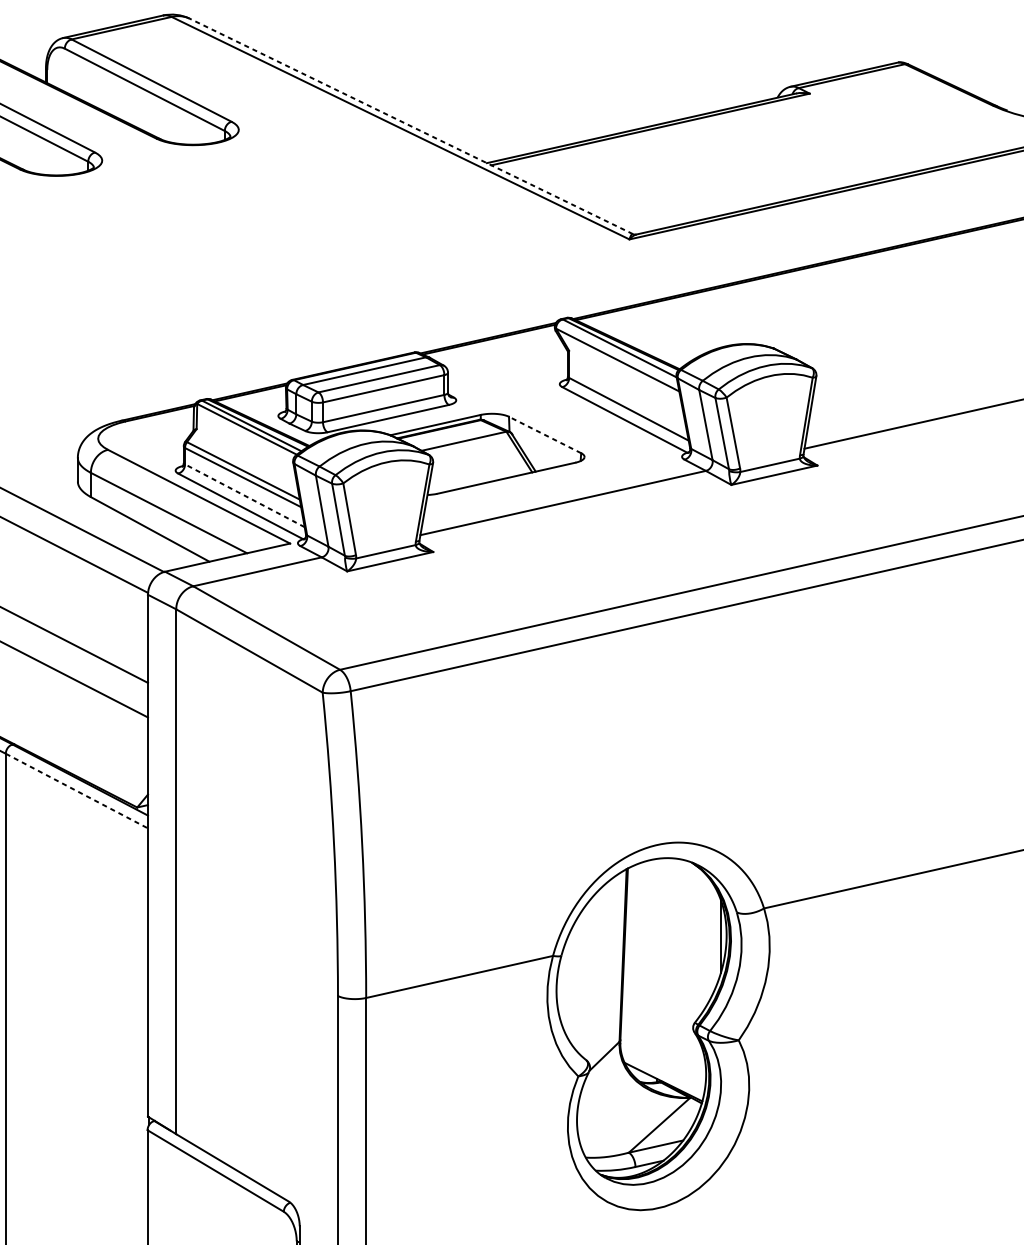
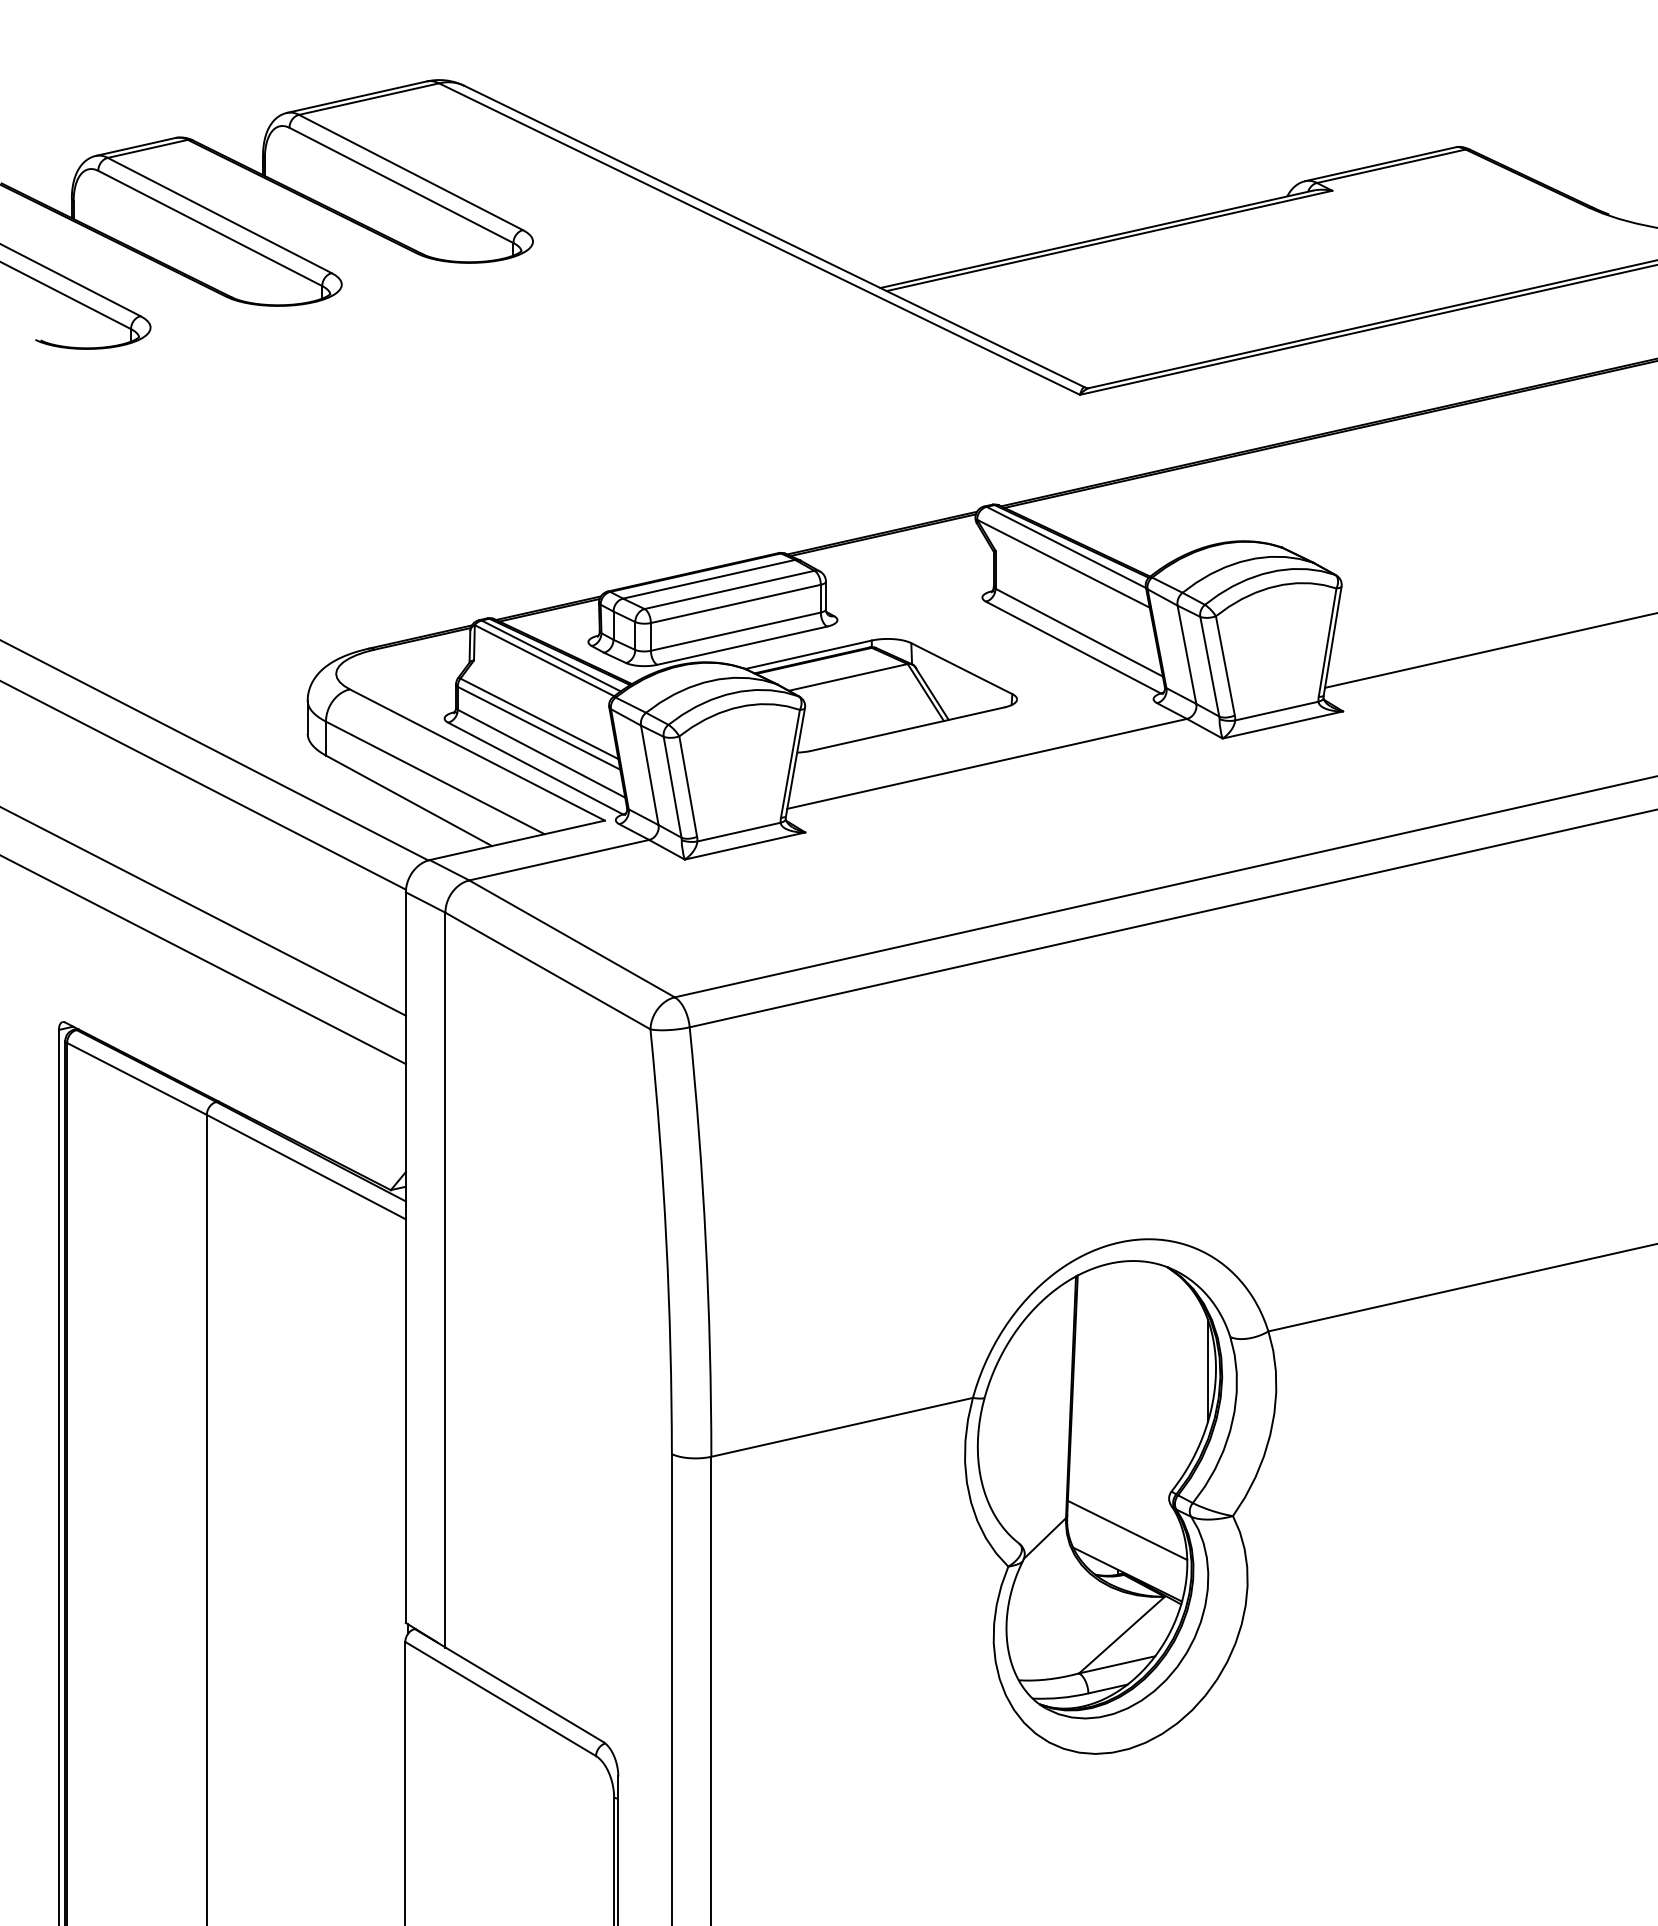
line: (411, 126) -> (774, 236), dashed -> solid
line: (544, 434) -> (961, 668), dashed -> solid
line: (244, 495) -> (541, 753), dashed -> solid
line: (76, 791) -> (306, 1167), dashed -> solid
line: (663, 1050) -> (1127, 1530), added

